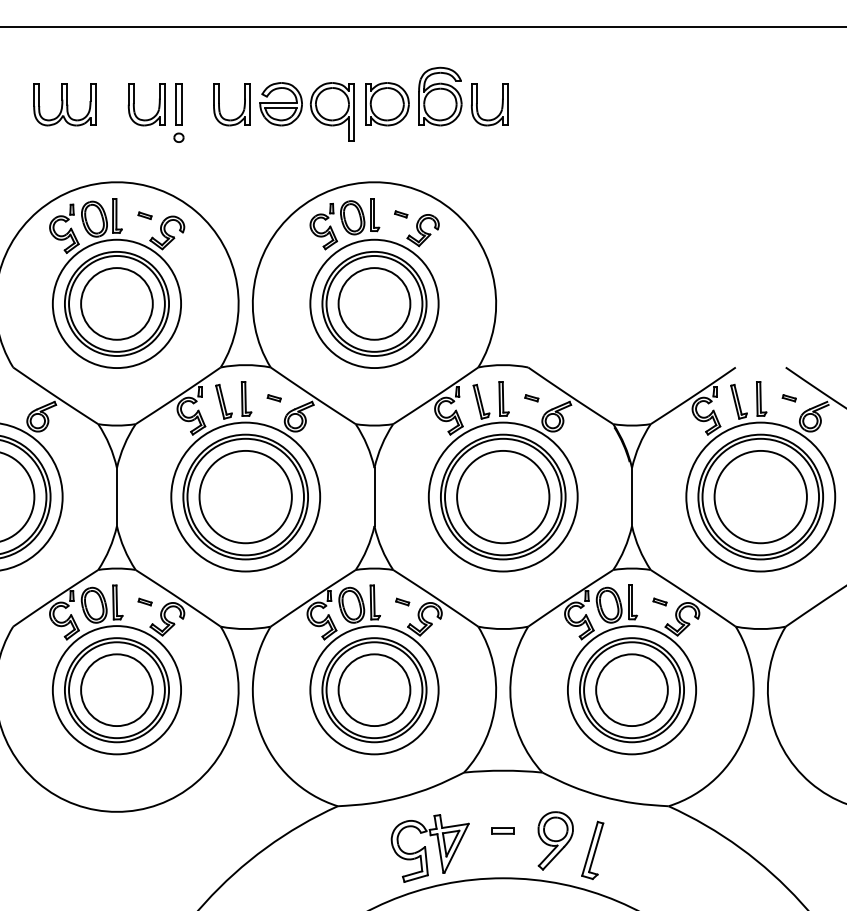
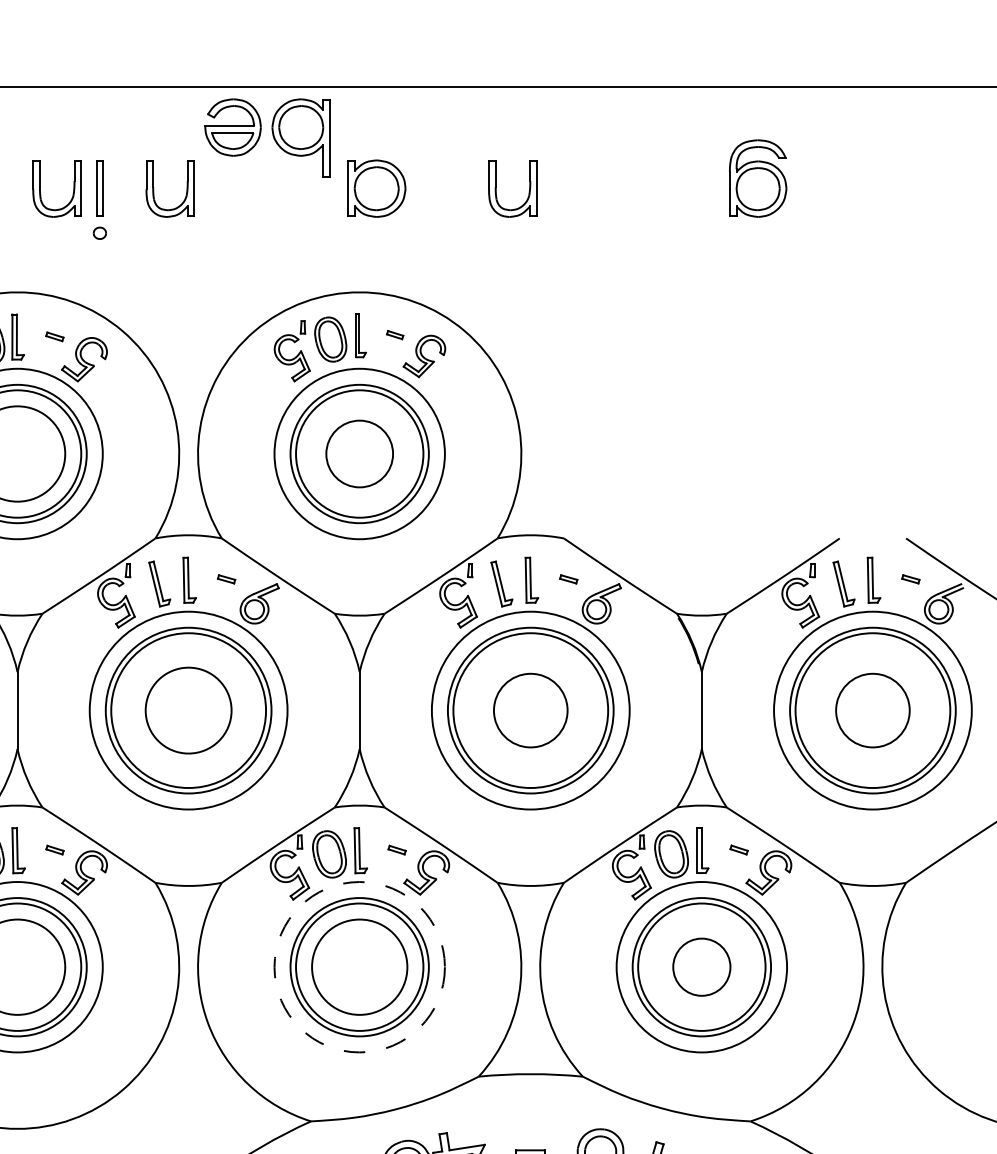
part: (440, 96) -> (758, 178), moved
part: (306, 111) -> (266, 137), moved
circle: (374, 303) -> (359, 453), size x0.7
circle: (245, 496) -> (188, 709), size x0.7
circle: (503, 496) -> (531, 709), size x0.6
circle: (760, 496) -> (872, 709), size x0.6
circle: (374, 690) -> (359, 967), solid -> dashed
circle: (631, 690) -> (701, 967), size x0.6

